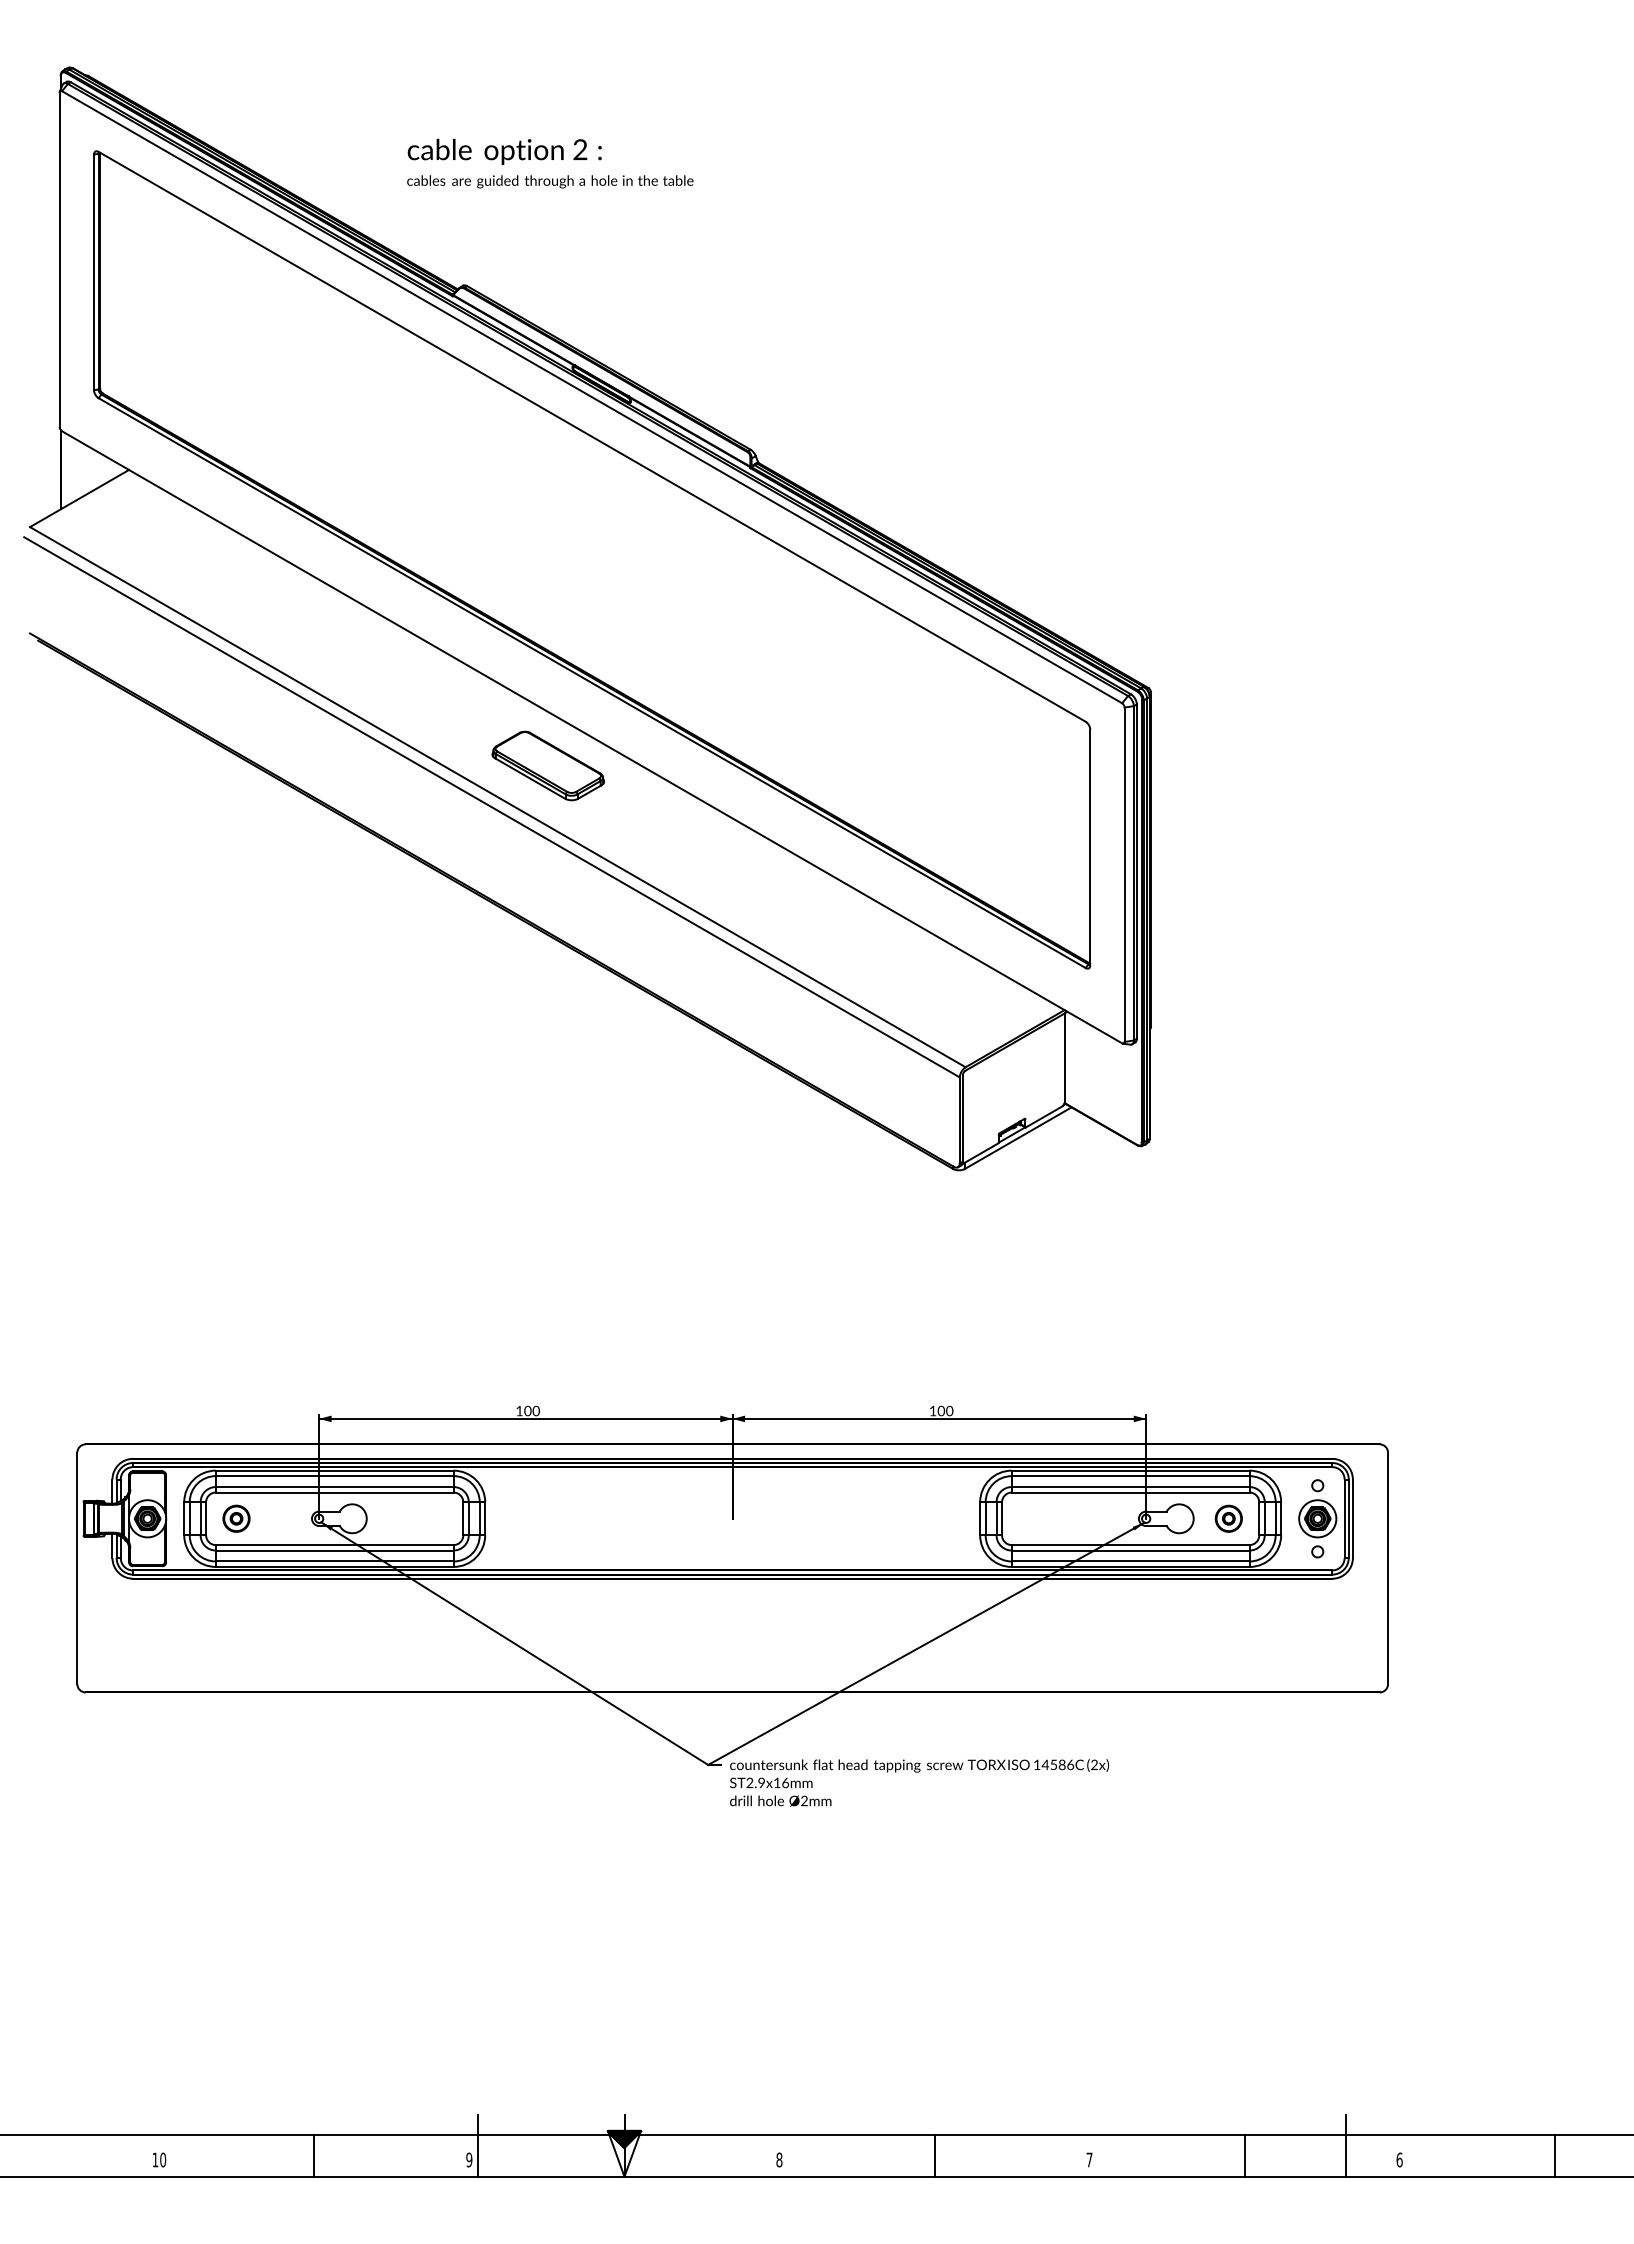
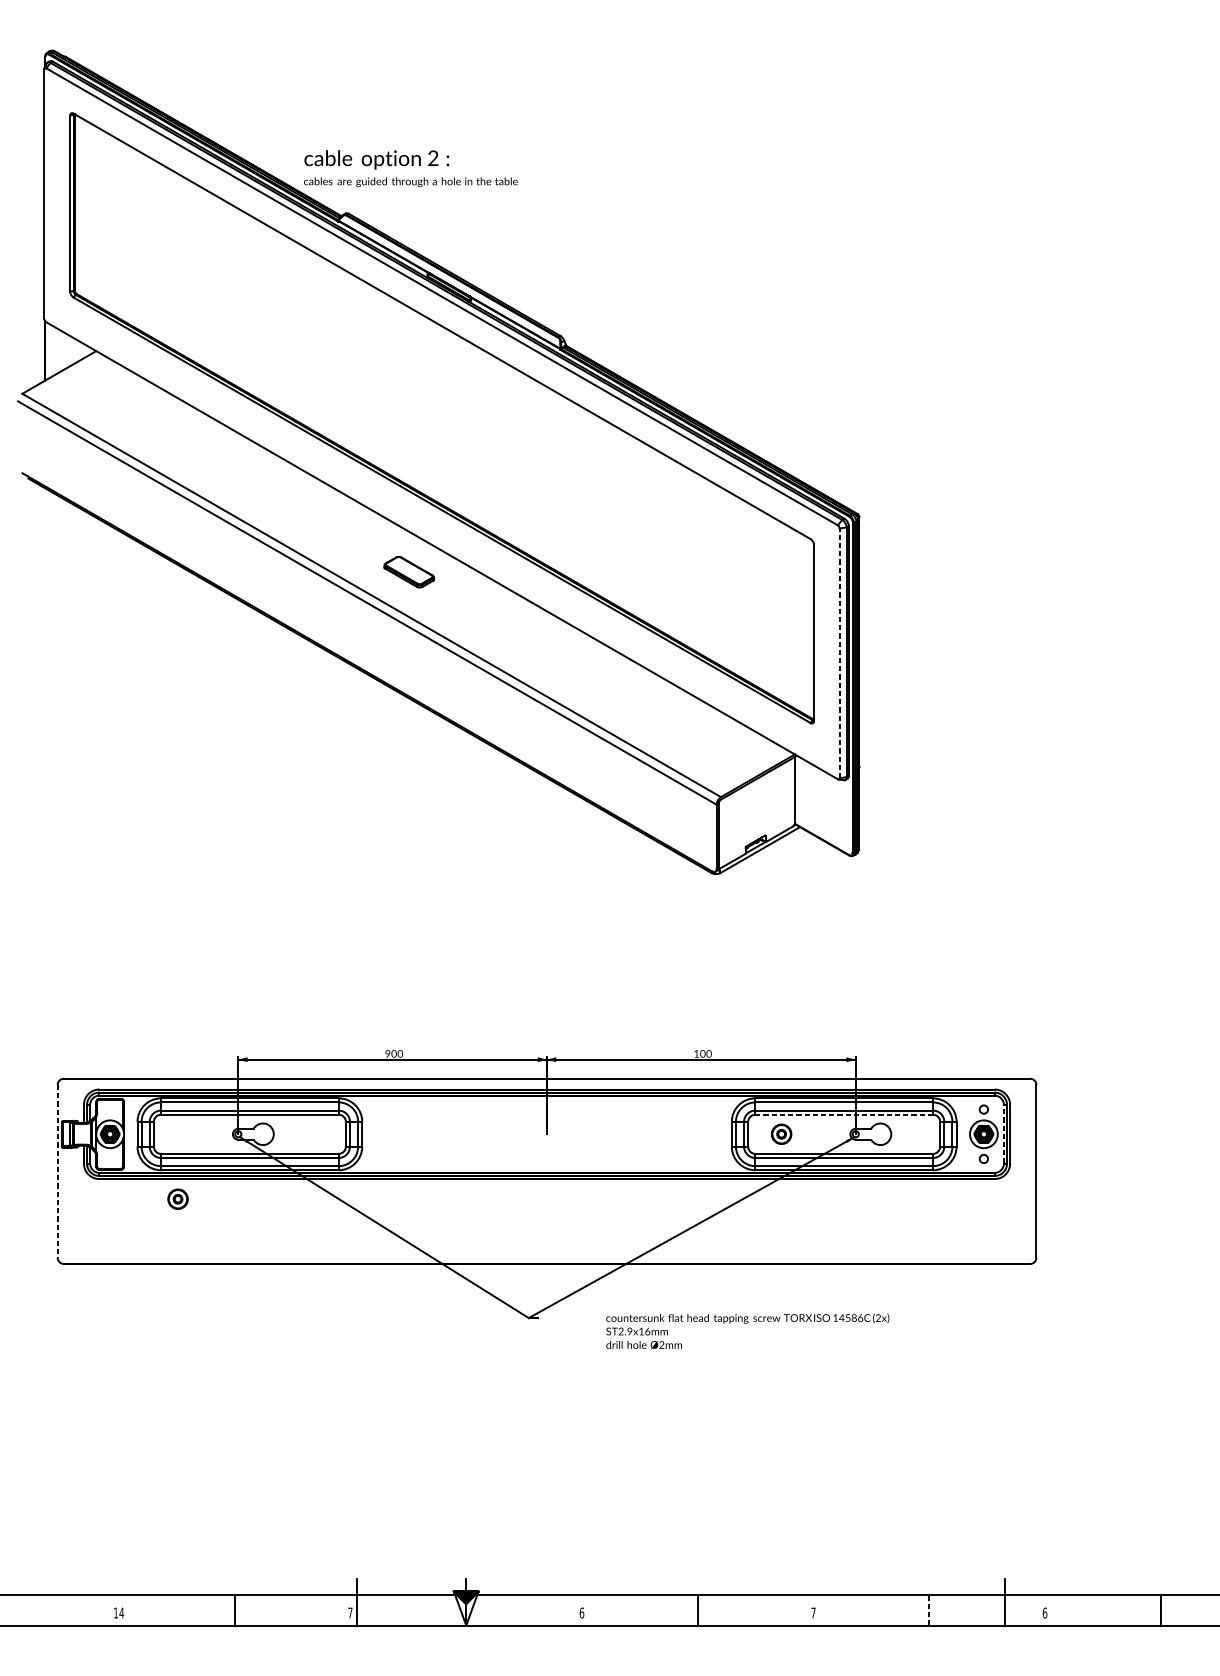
text: (550, 163) -> (411, 168), moved
part: (547, 765) -> (408, 571), size x0.6
line: (1124, 874) -> (839, 653), solid -> dashed
text: (519, 1410) -> (387, 1053), 100 -> 900
line: (1130, 1492) -> (844, 1114), solid -> dashed
part: (236, 1518) -> (178, 1199), moved
part: (1228, 1518) -> (781, 1134), moved
line: (1344, 1518) -> (1003, 1134), solid -> dashed
line: (77, 1568) -> (57, 1171), solid -> dashed
text: (919, 1782) -> (747, 1331), moved
line: (1244, 2156) -> (929, 1610), solid -> dashed
text: (163, 2159) -> (122, 1612), 10 -> 14
text: (469, 2159) -> (350, 1612), 9 -> 7
text: (779, 2159) -> (581, 1612), 8 -> 6

